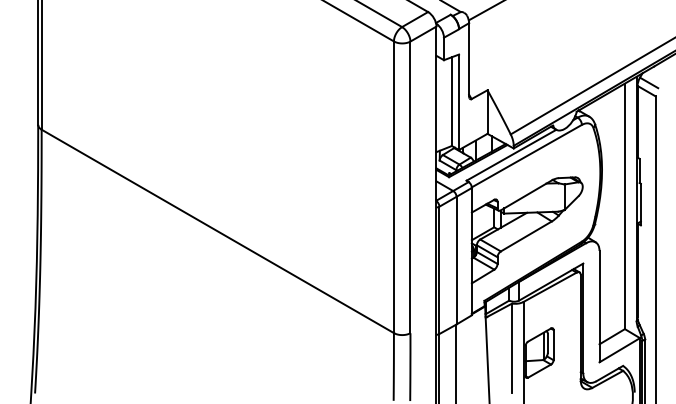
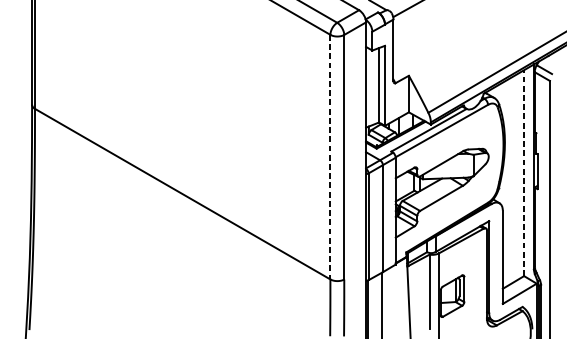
line: (393, 187) -> (330, 157), solid -> dashed
line: (624, 206) -> (523, 173), solid -> dashed

